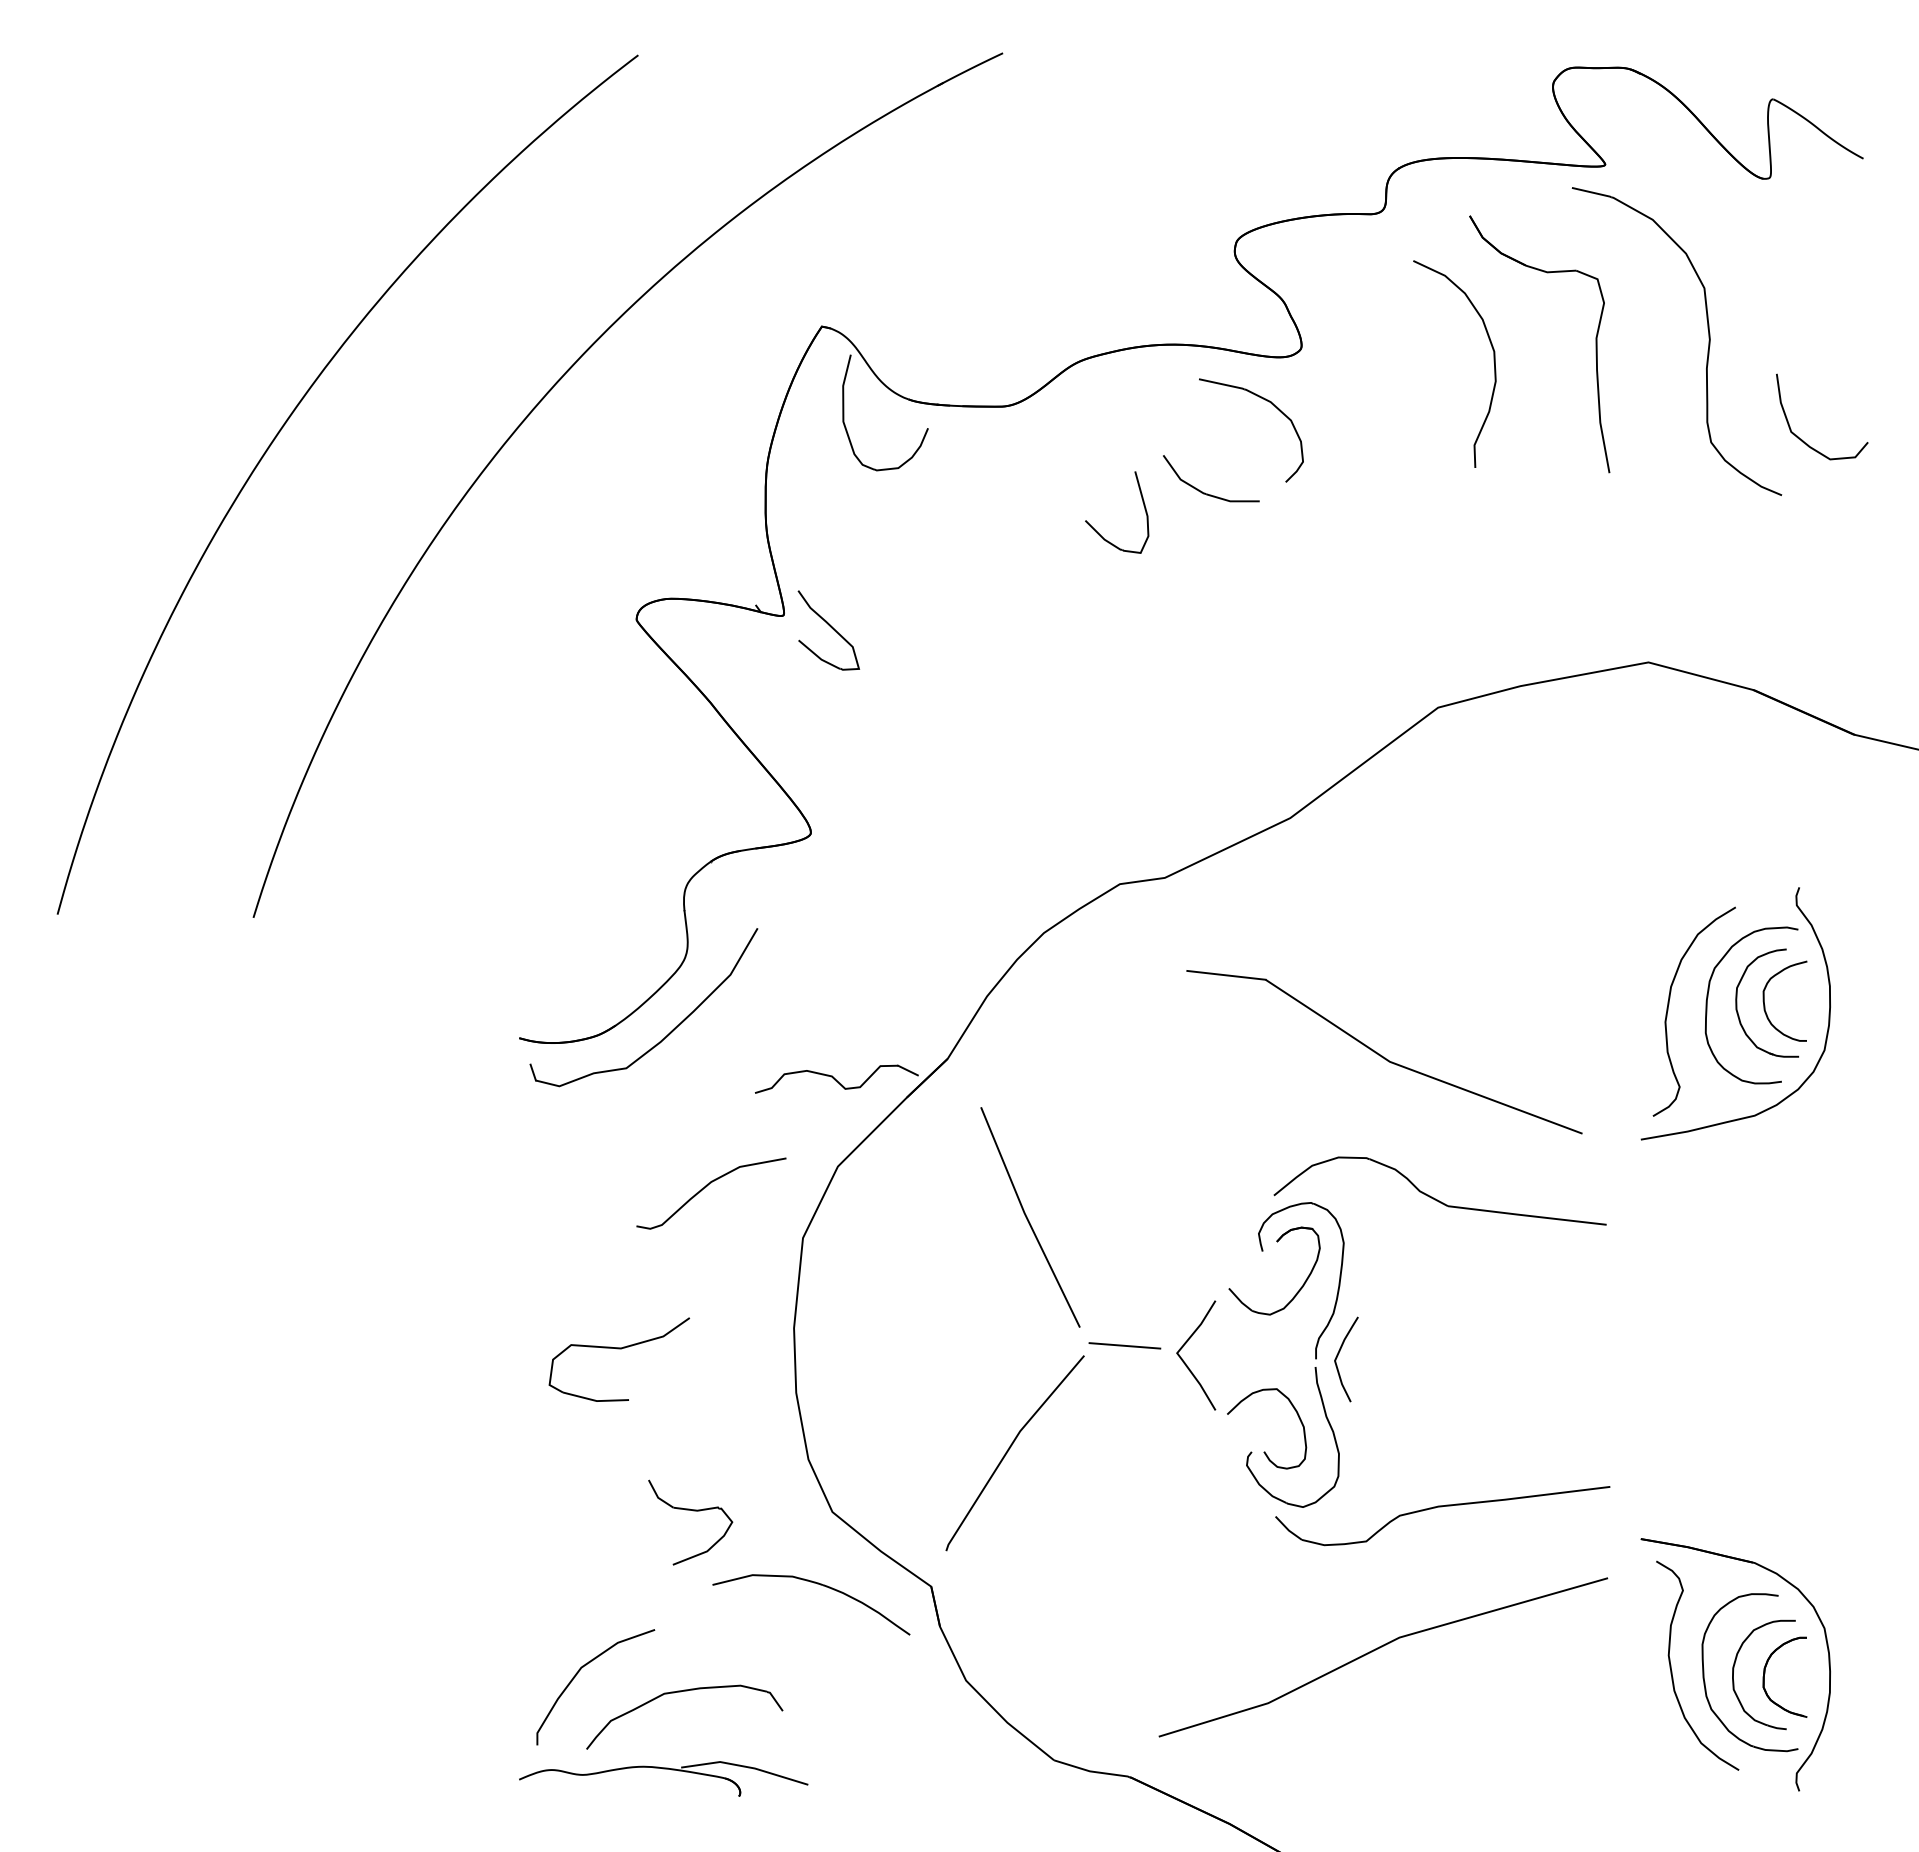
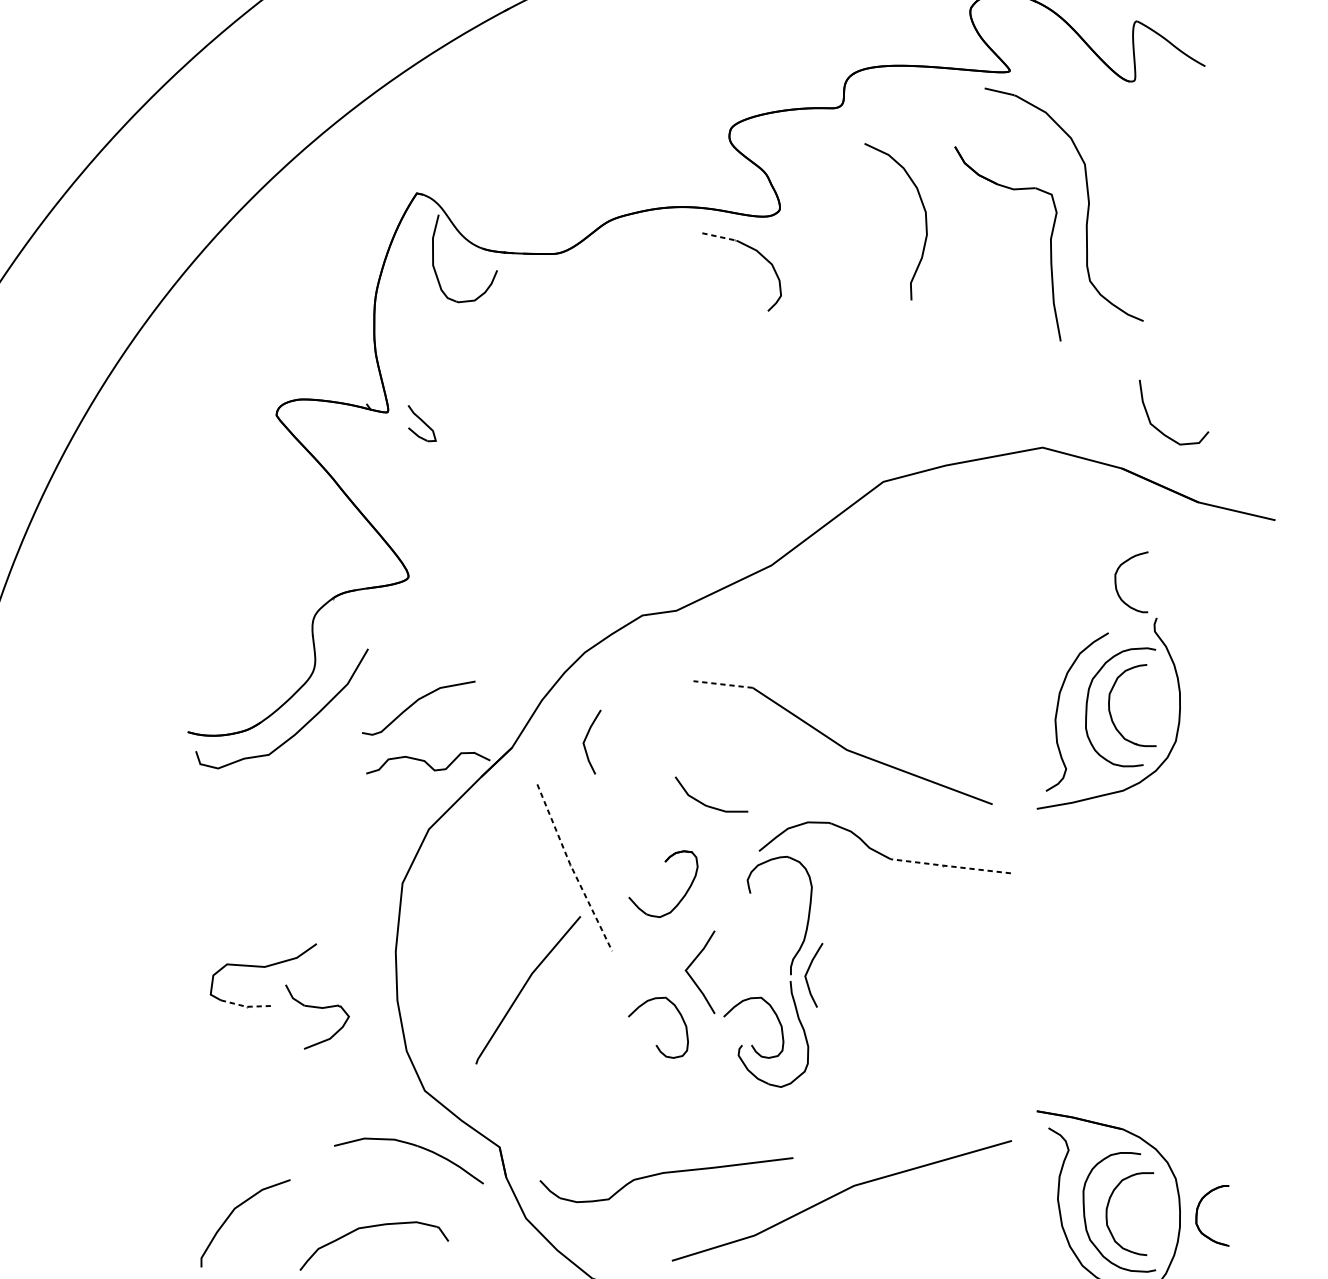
part: (1595, 344) -> (1050, 244), moved
line: (1223, 384) -> (720, 237), solid -> dashed
curve: (1802, 439) -> (1159, 429), moved
part: (1207, 493) -> (708, 805), moved
part: (1143, 506) -> (660, 329), removed
part: (828, 630) -> (421, 423), size x0.6
line: (1226, 975) -> (723, 684), solid -> dashed
curve: (1765, 1005) -> (1116, 585), moved
curve: (1045, 1047) -> (586, 739), added
curve: (706, 1187) -> (415, 703), moved
line: (1525, 1215) -> (949, 866), solid -> dashed
line: (1027, 1218) -> (572, 868), solid -> dashed
part: (1277, 1242) -> (665, 862), moved
line: (1124, 1345) -> (645, 964), removed
line: (596, 1401) -> (246, 1007), solid -> dashed
curve: (1009, 1450) -> (524, 988), moved
curve: (1139, 1451) -> (657, 1044), added
part: (1442, 1507) -> (666, 1173), moved
part: (693, 1511) -> (319, 1008), moved
part: (1765, 1673) -> (1197, 1213), moved
part: (681, 1692) -> (371, 1227), moved

